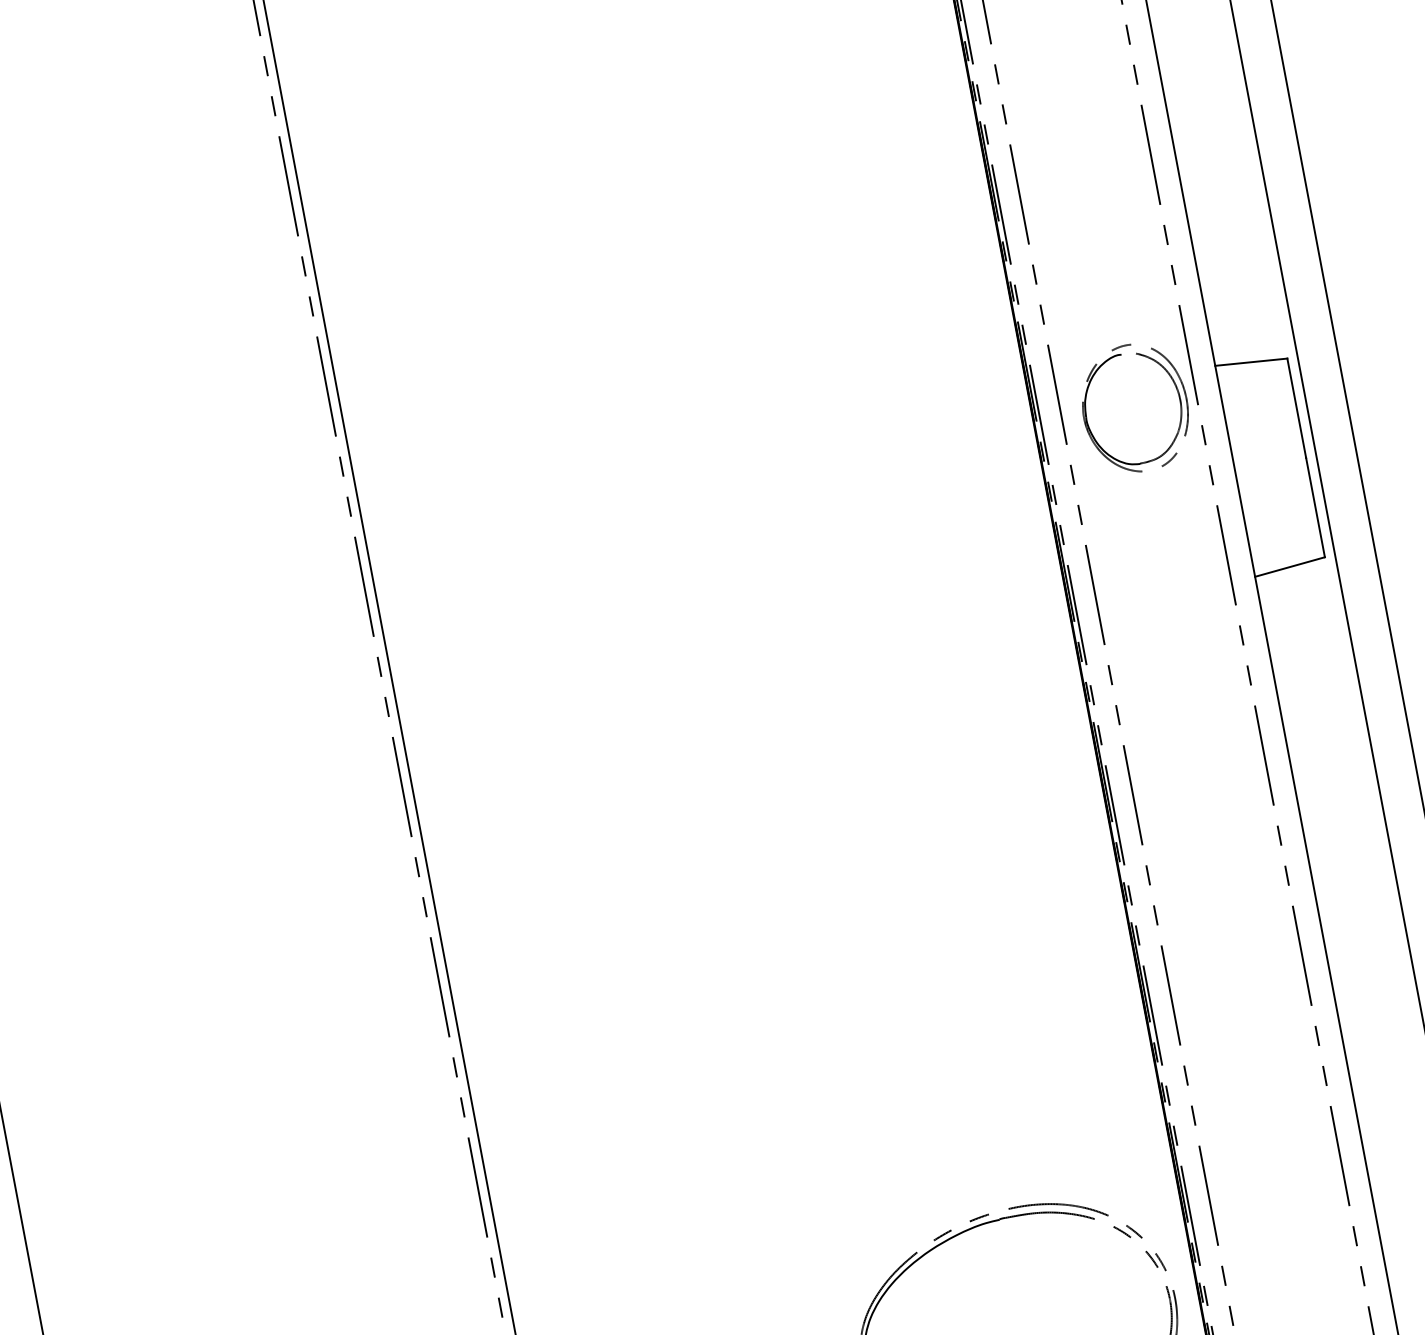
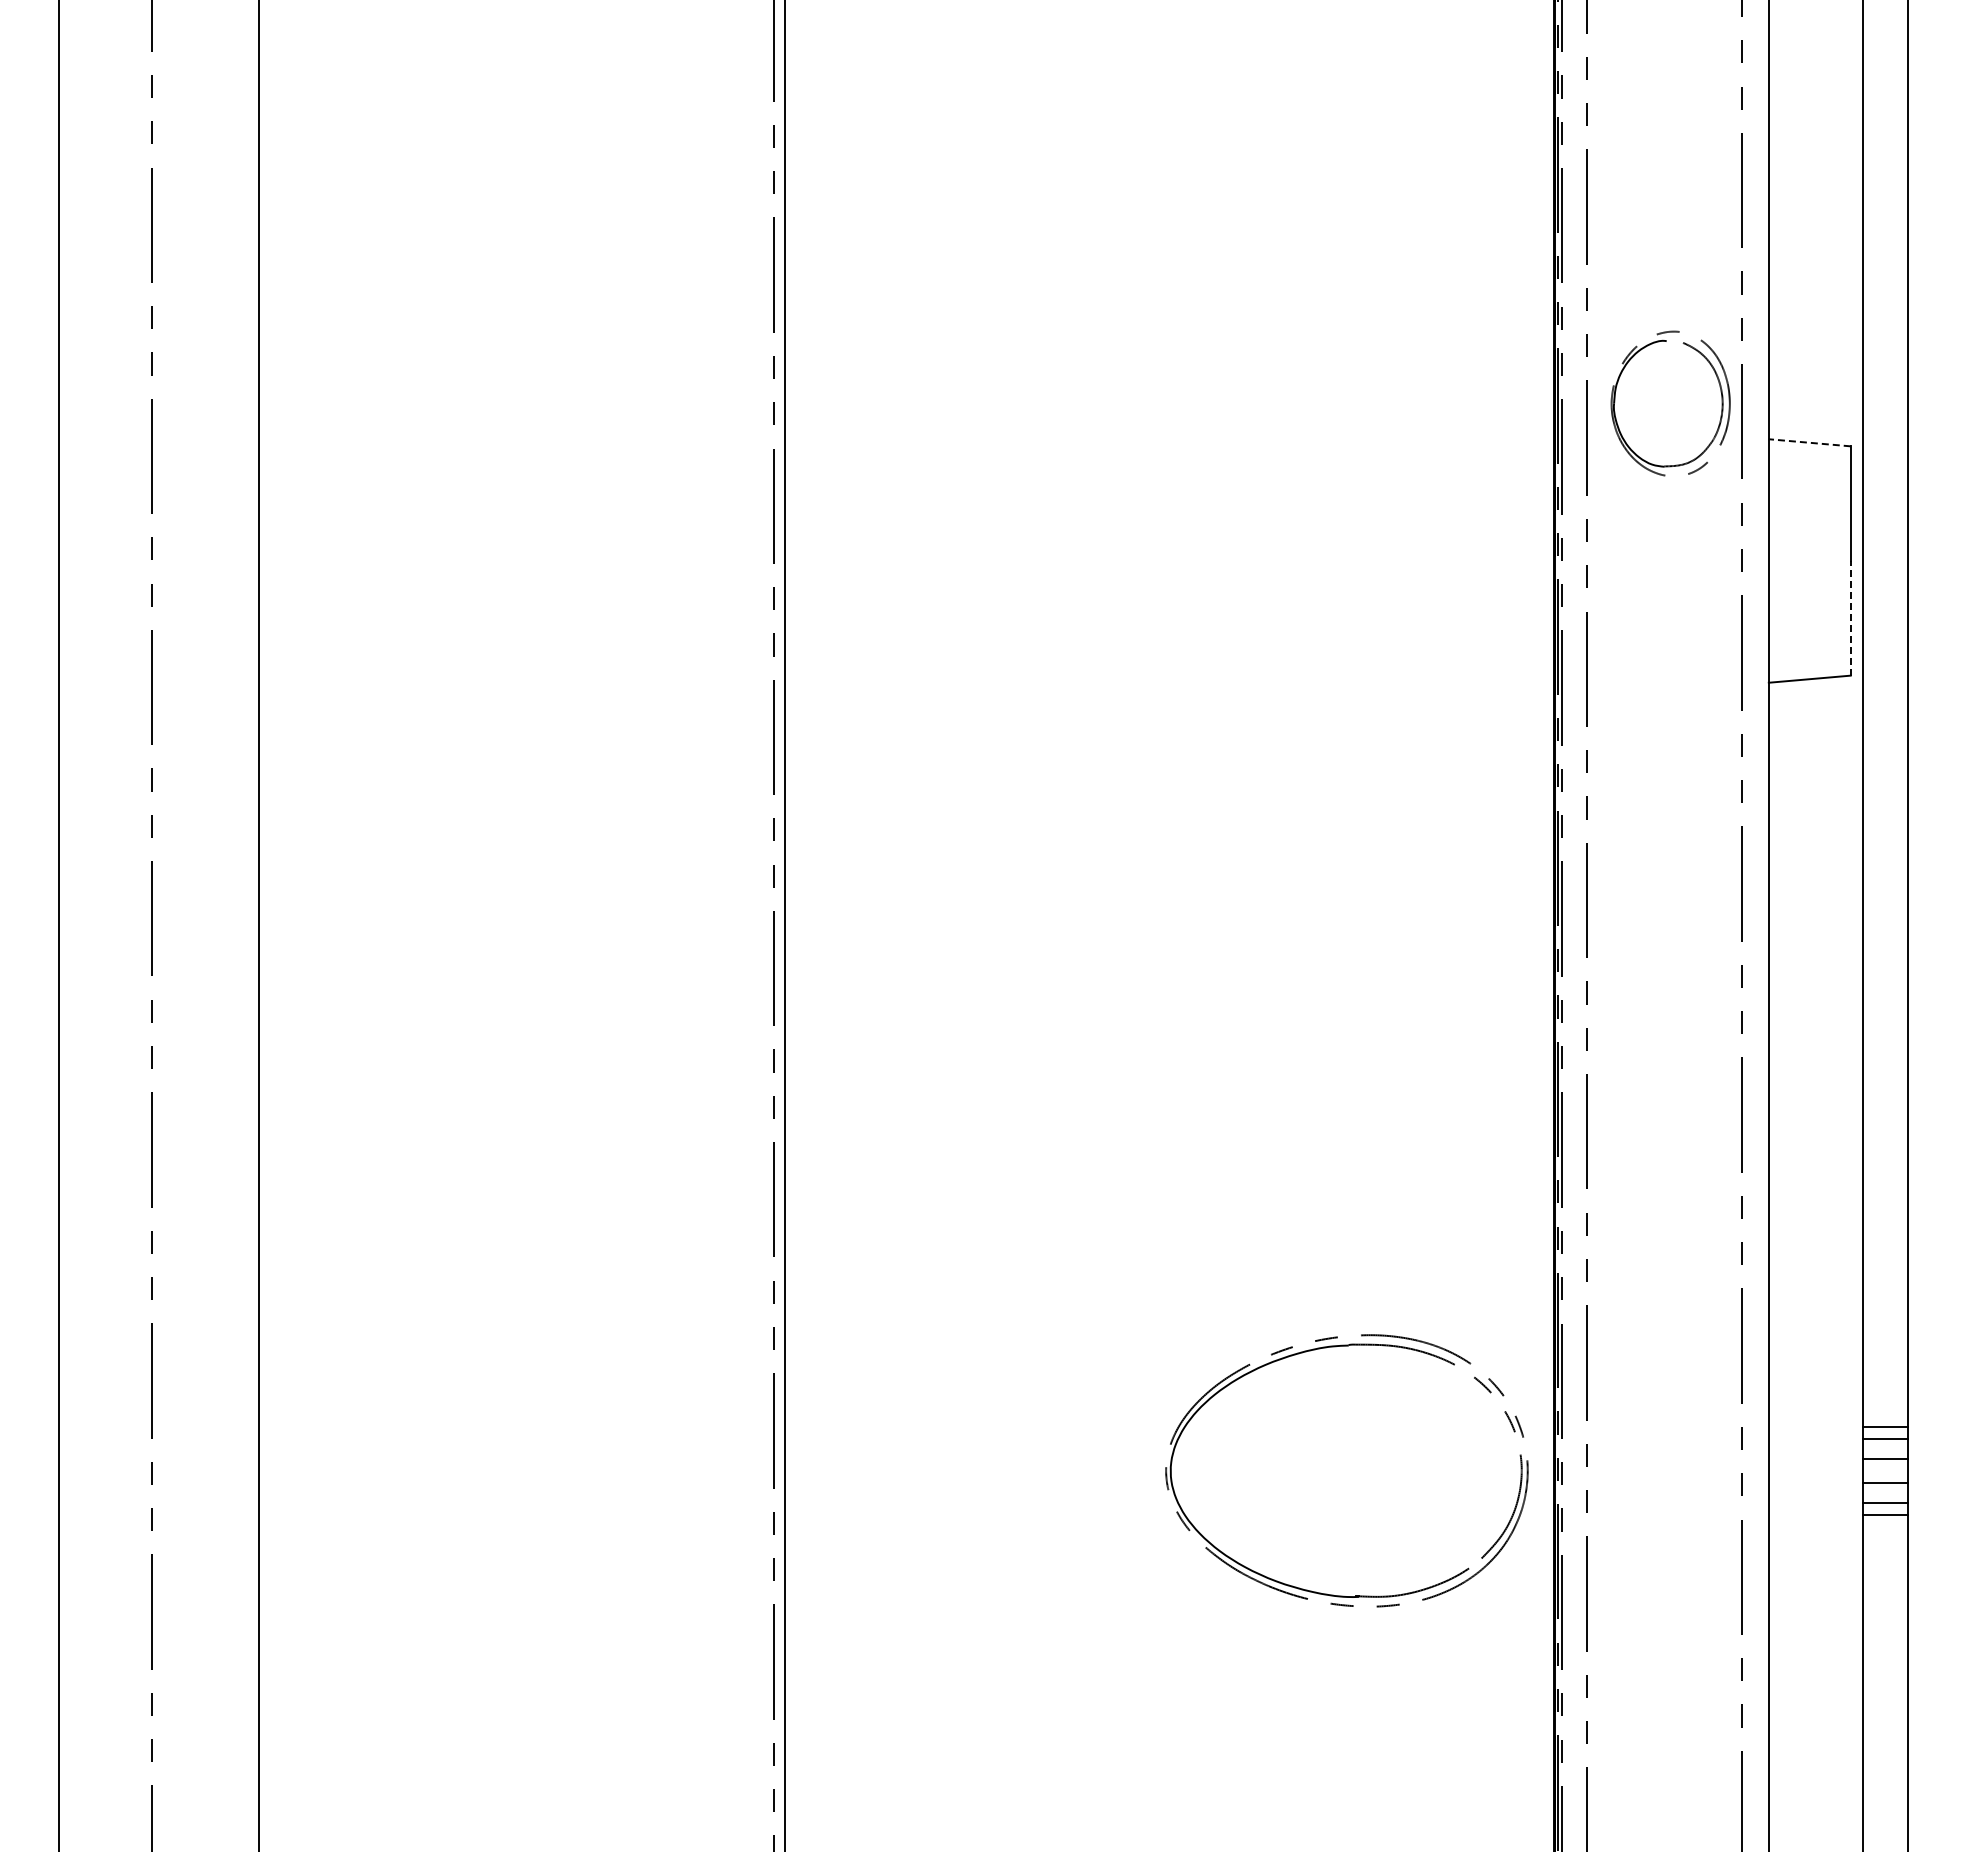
line: (1251, 362) -> (1809, 442), solid -> dashed
part: (1179, 399) -> (1721, 403), moved
line: (1315, 506) -> (1850, 617), solid -> dashed

